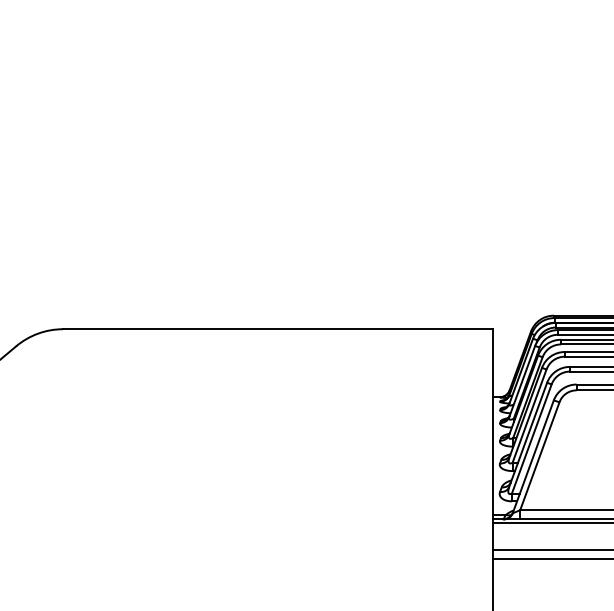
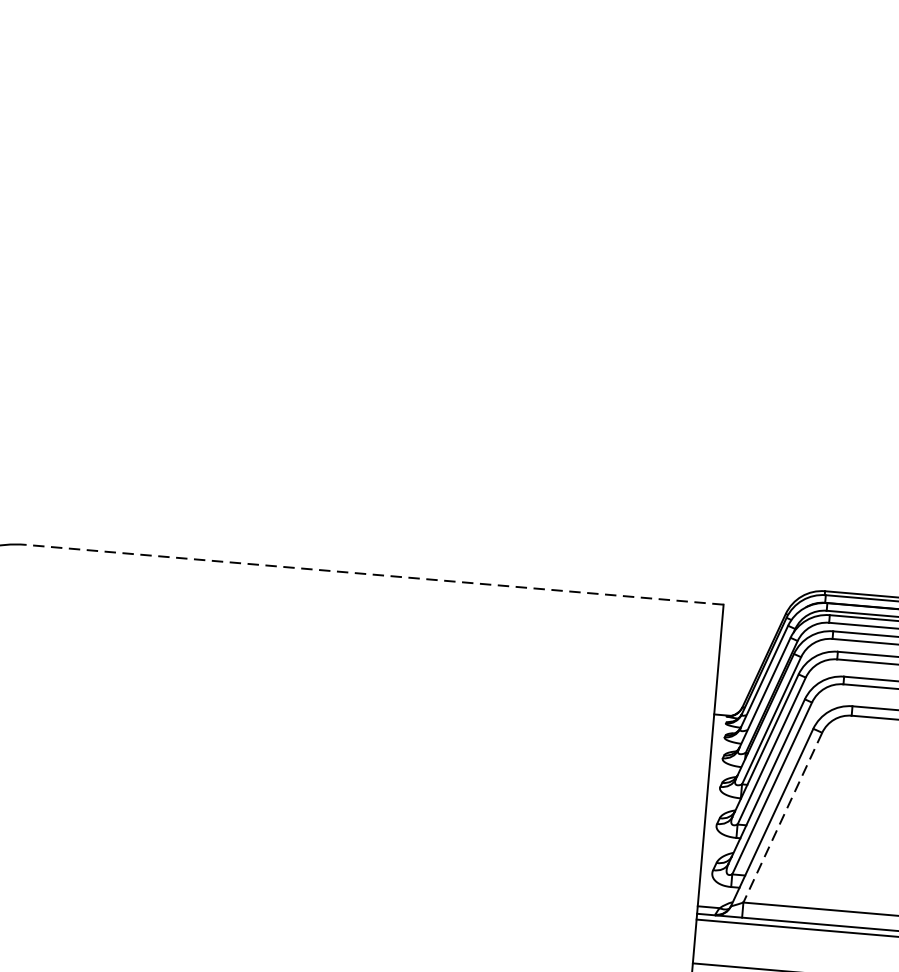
line: (277, 329) -> (374, 575), solid -> dashed
line: (539, 456) -> (782, 818), solid -> dashed

